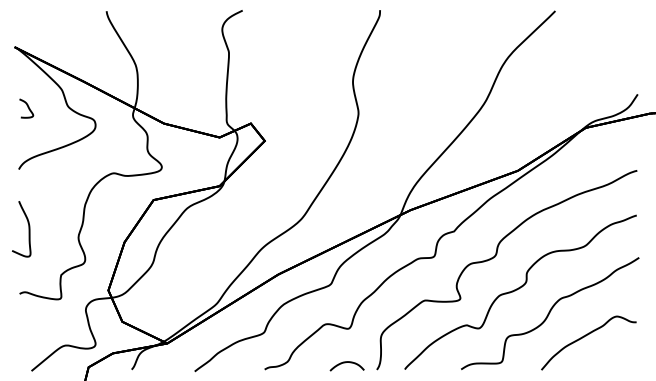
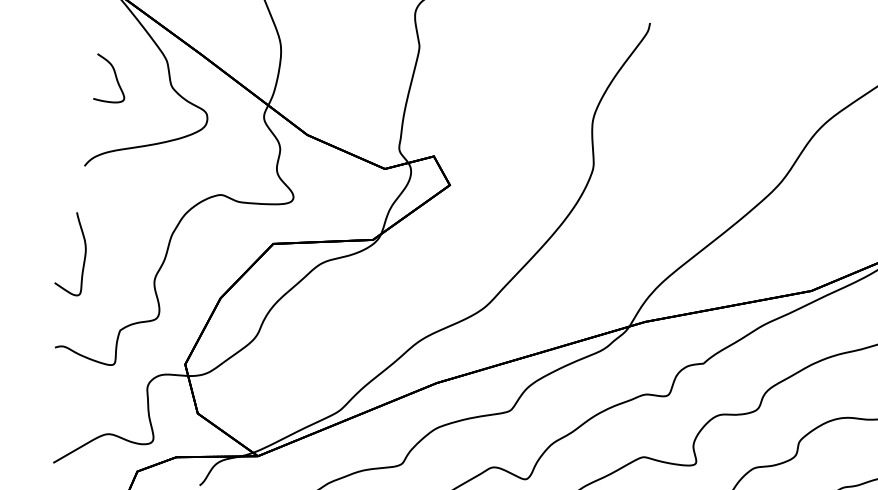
part: (26, 108) -> (110, 79), size x1.67

